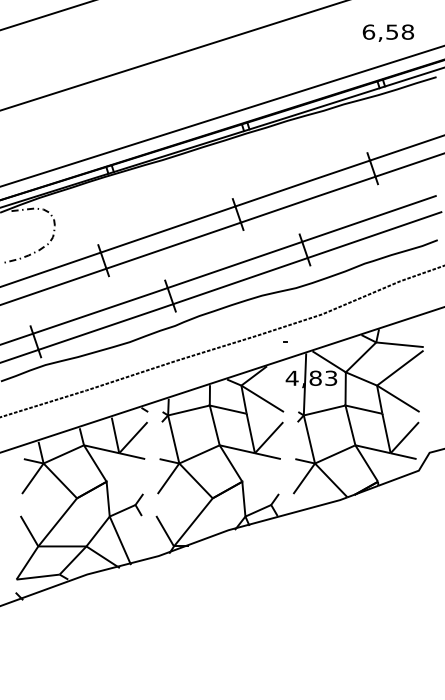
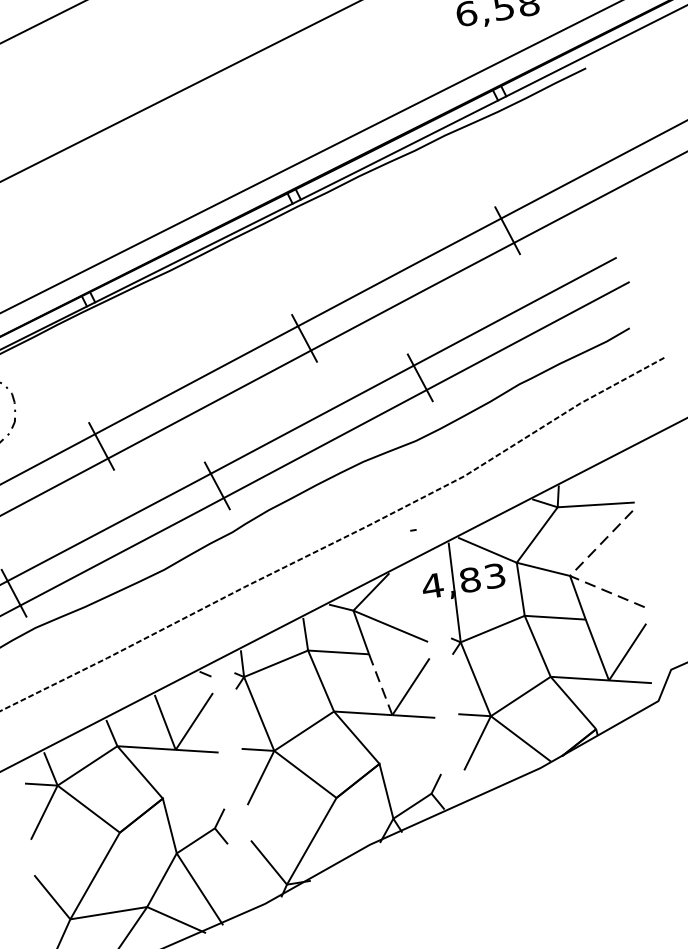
line: (380, 383) -> (574, 571), solid -> dashed
line: (250, 433) -> (380, 684), solid -> dashed

